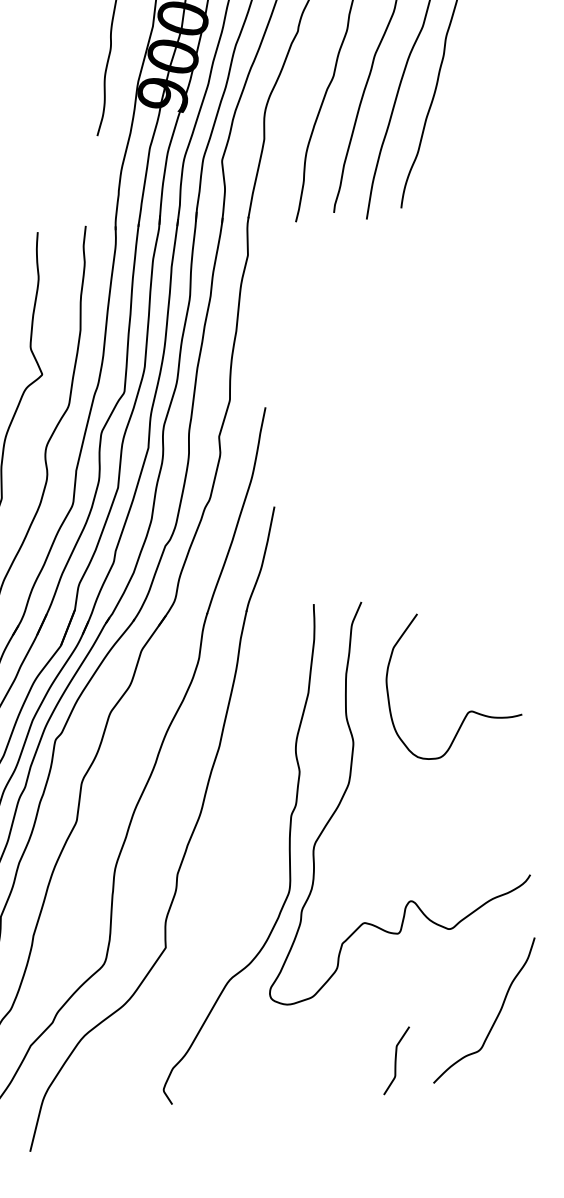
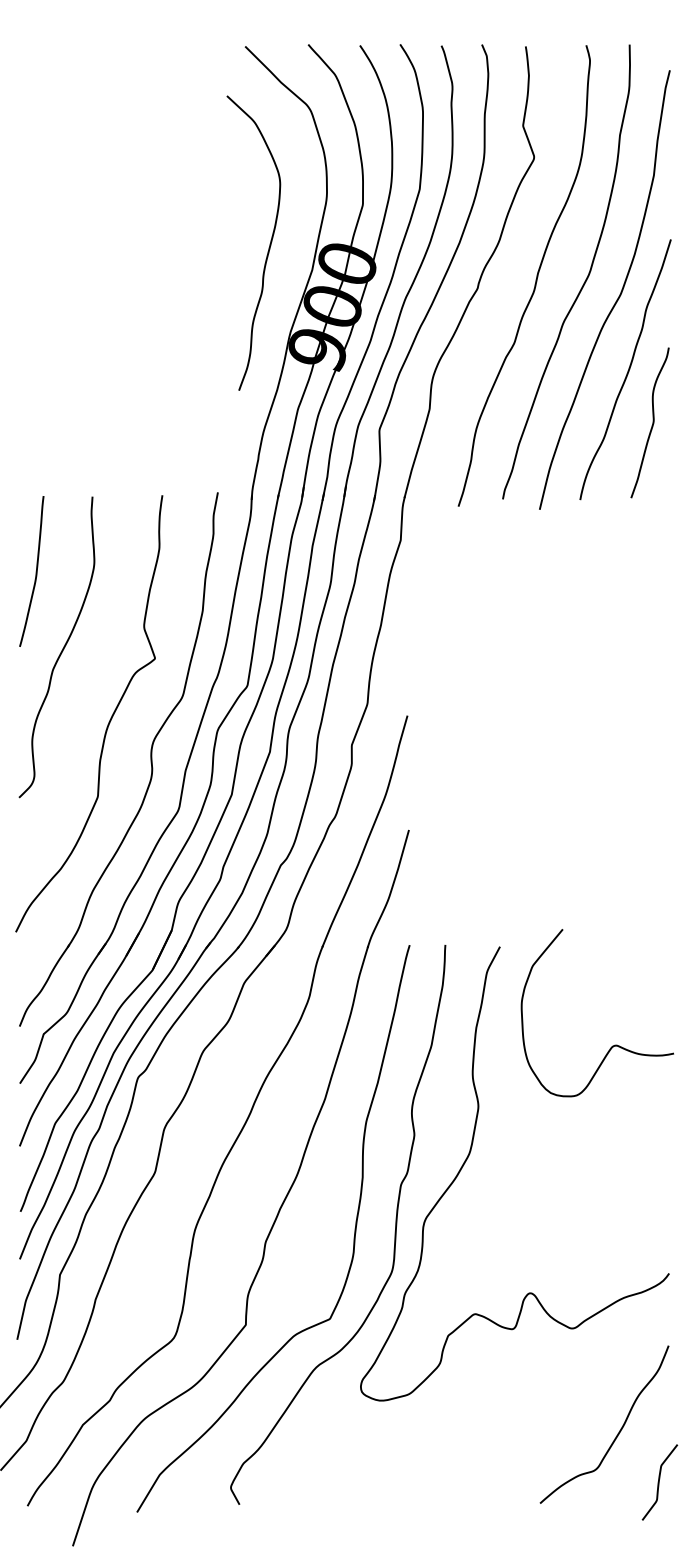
curve: (458, 136) -> (652, 422), added
curve: (468, 711) -> (612, 1045), moved
curve: (253, 864) -> (353, 1237), added
curve: (396, 1060) -> (659, 1482), moved

